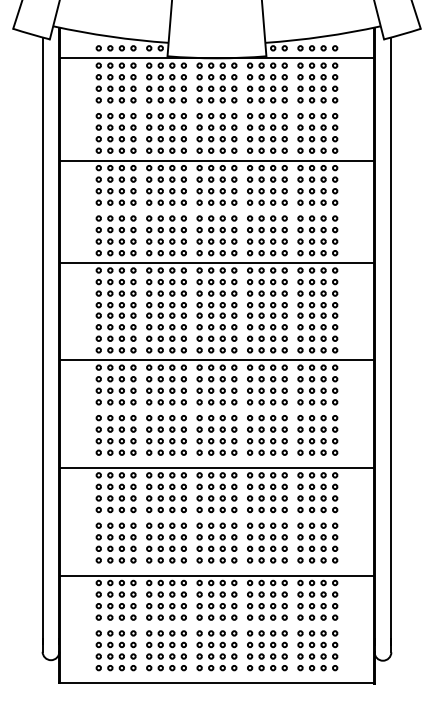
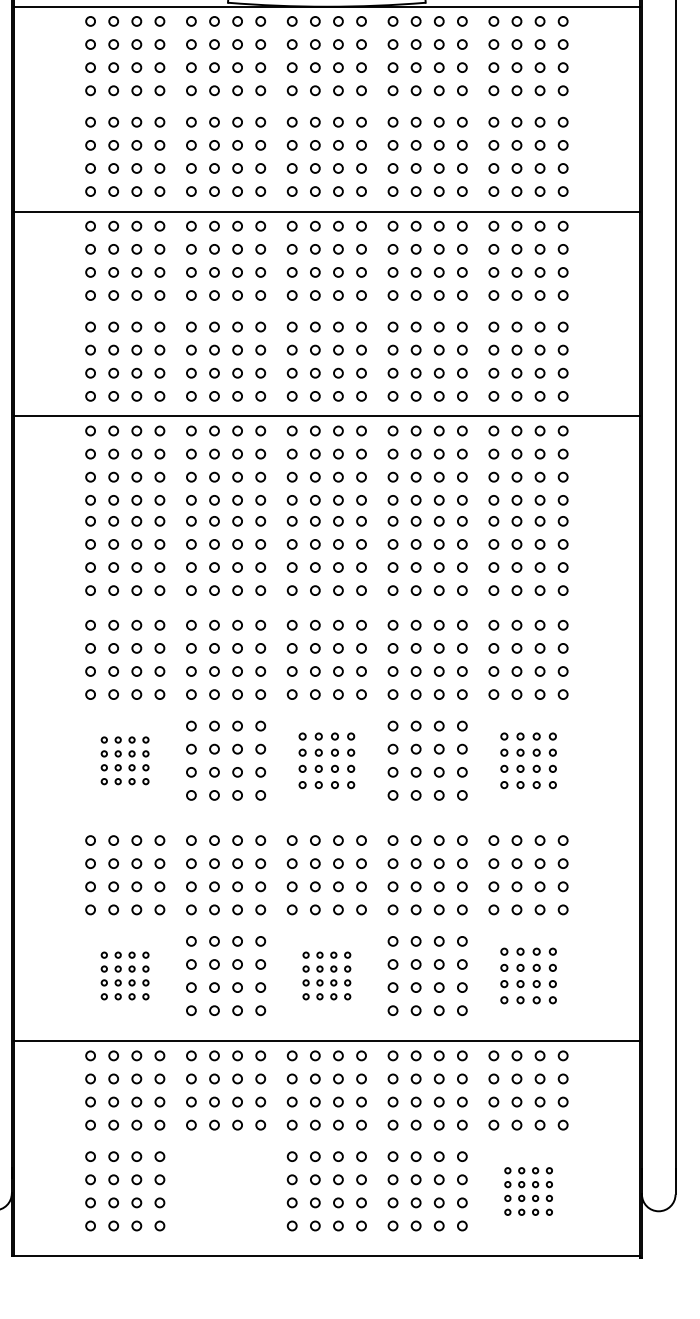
line: (216, 360) -> (325, 610), removed
part: (115, 435) -> (123, 760), size x0.6
part: (216, 435) -> (325, 760), size x0.7
part: (317, 435) -> (527, 760), size x0.7
line: (216, 467) -> (325, 824), removed
part: (115, 542) -> (123, 974), size x0.6
part: (216, 542) -> (325, 974), size x0.6
part: (317, 542) -> (527, 974), size x0.7
part: (166, 650) -> (225, 1190), removed
part: (317, 650) -> (527, 1190), size x0.6

